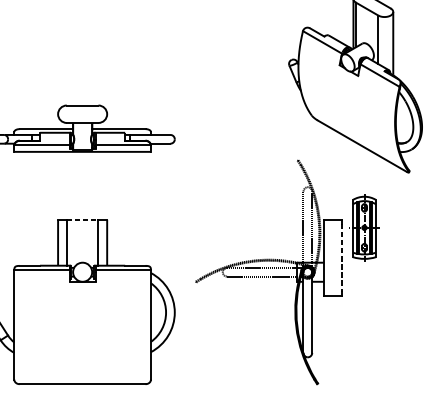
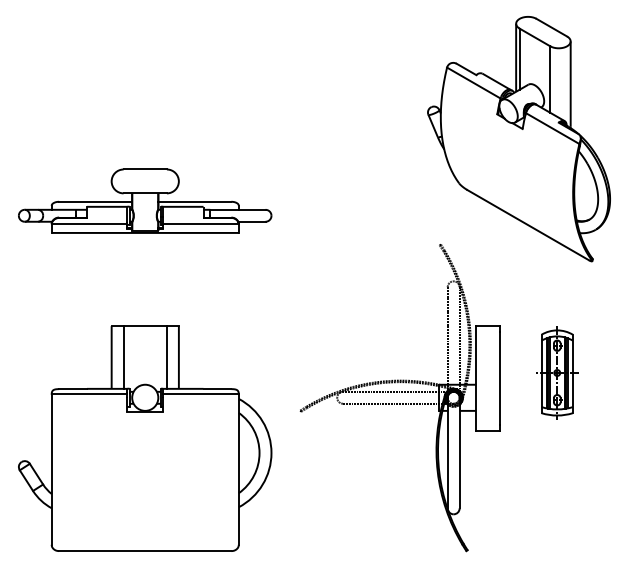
line: (82, 220) -> (145, 326), dashed -> solid
part: (364, 227) -> (557, 372), moved
line: (341, 258) -> (499, 378), dashed -> solid

